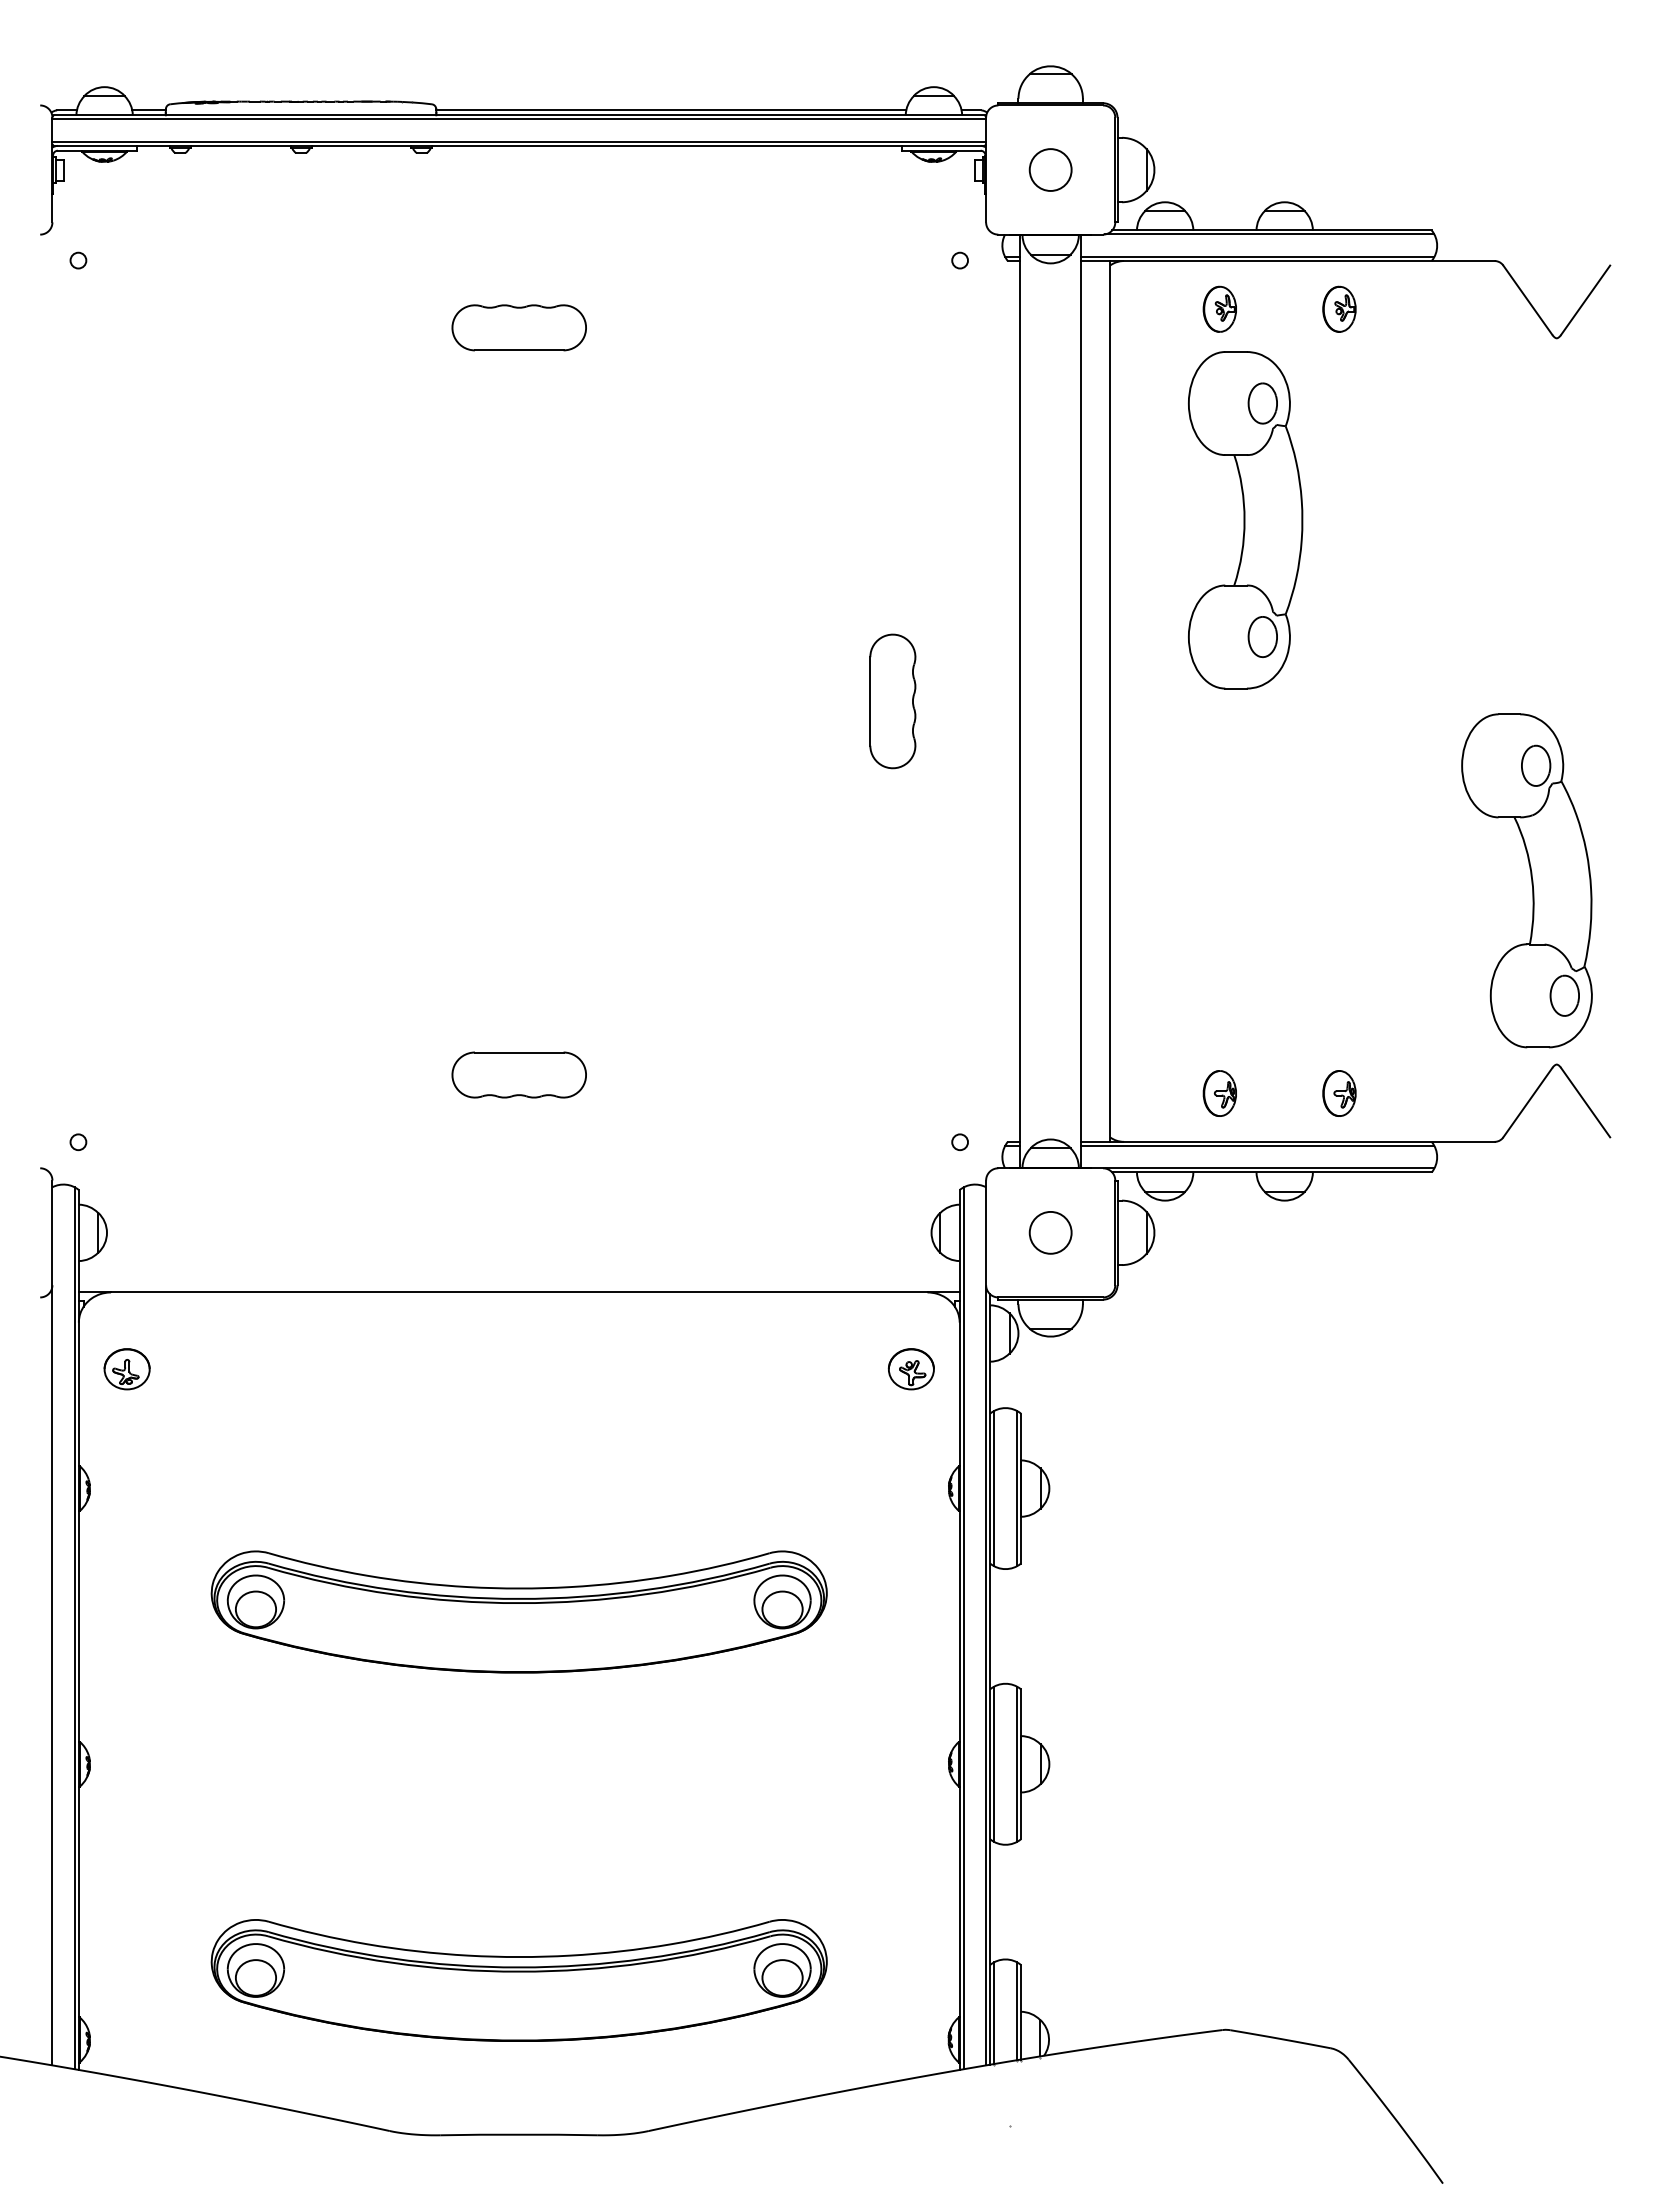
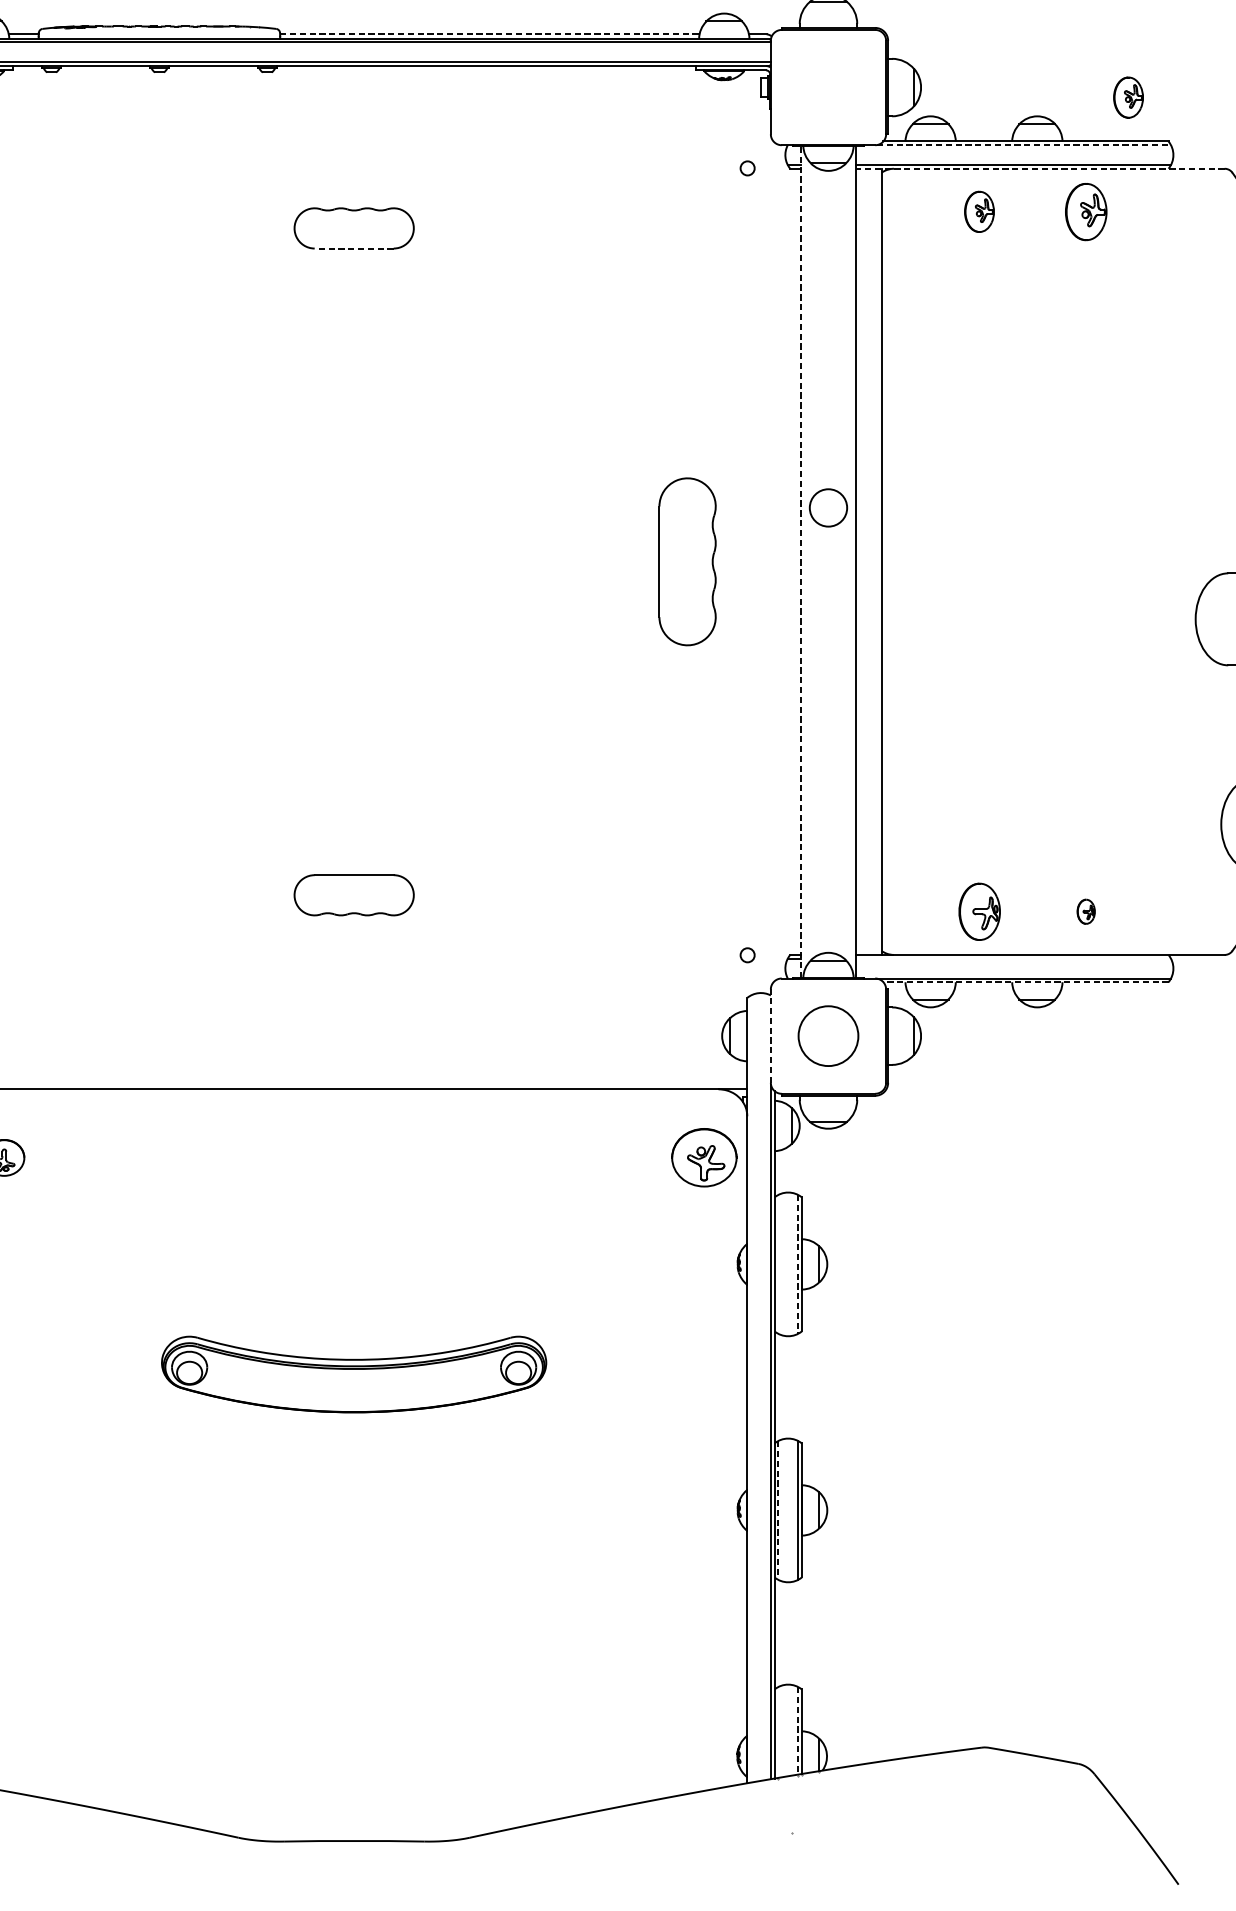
line: (671, 110) -> (490, 34), solid -> dashed
circle: (1050, 169) -> (828, 507), moved
part: (1386, 180) -> (1128, 96), added
line: (1269, 234) -> (1023, 145), solid -> dashed
line: (1287, 261) -> (1039, 169), solid -> dashed
part: (1339, 308) -> (1086, 211), size x1.4
line: (518, 350) -> (353, 248), solid -> dashed
part: (1245, 520) -> (1002, 400), removed
line: (1020, 700) -> (801, 561), solid -> dashed
part: (892, 701) -> (687, 561), size x1.4
part: (1219, 1093) -> (979, 911), size x1.4
part: (1339, 1093) -> (1086, 911), size x0.6
line: (1257, 1145) -> (1013, 958), removed
line: (1271, 1172) -> (1025, 982), solid -> dashed
line: (986, 1232) -> (771, 1035), solid -> dashed
circle: (1050, 1232) -> (828, 1035), size x1.6
part: (910, 1369) -> (703, 1158), size x1.6
line: (994, 1488) -> (778, 1264), removed
line: (1016, 1488) -> (797, 1264), solid -> dashed
part: (518, 1611) -> (353, 1374), size x0.7
line: (963, 1628) -> (750, 1389), removed
line: (994, 1764) -> (778, 1510), solid -> dashed
part: (518, 1980) -> (353, 1703), removed
line: (1016, 2011) -> (797, 1731), solid -> dashed
line: (994, 2013) -> (778, 1732), removed

